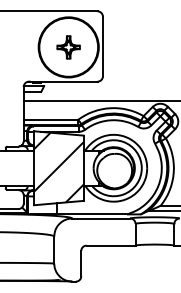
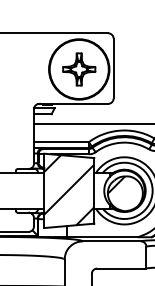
part: (68, 47) -> (79, 69), size x1.43
hatch: (105, 162) -> (116, 185), added

